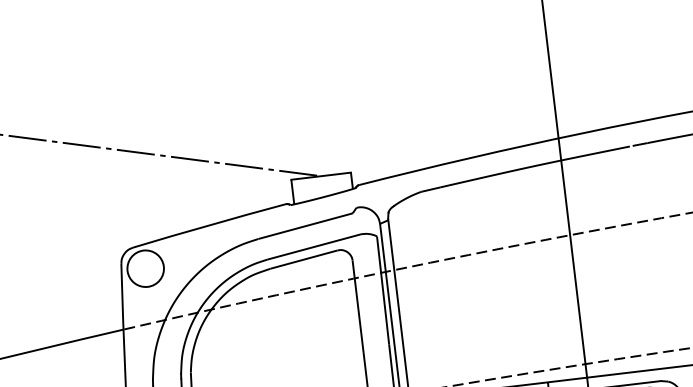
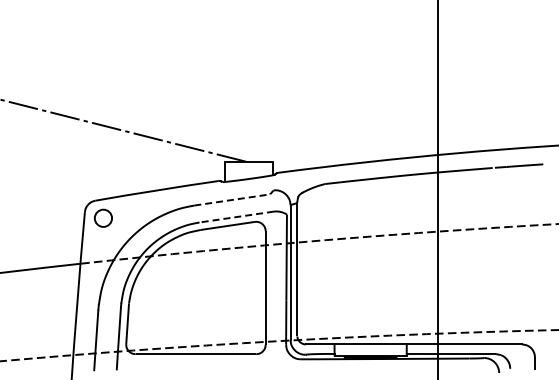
line: (305, 225) -> (232, 199), solid -> dashed
line: (313, 247) -> (236, 217), solid -> dashed
circle: (145, 267) -> (103, 217), size x0.6

